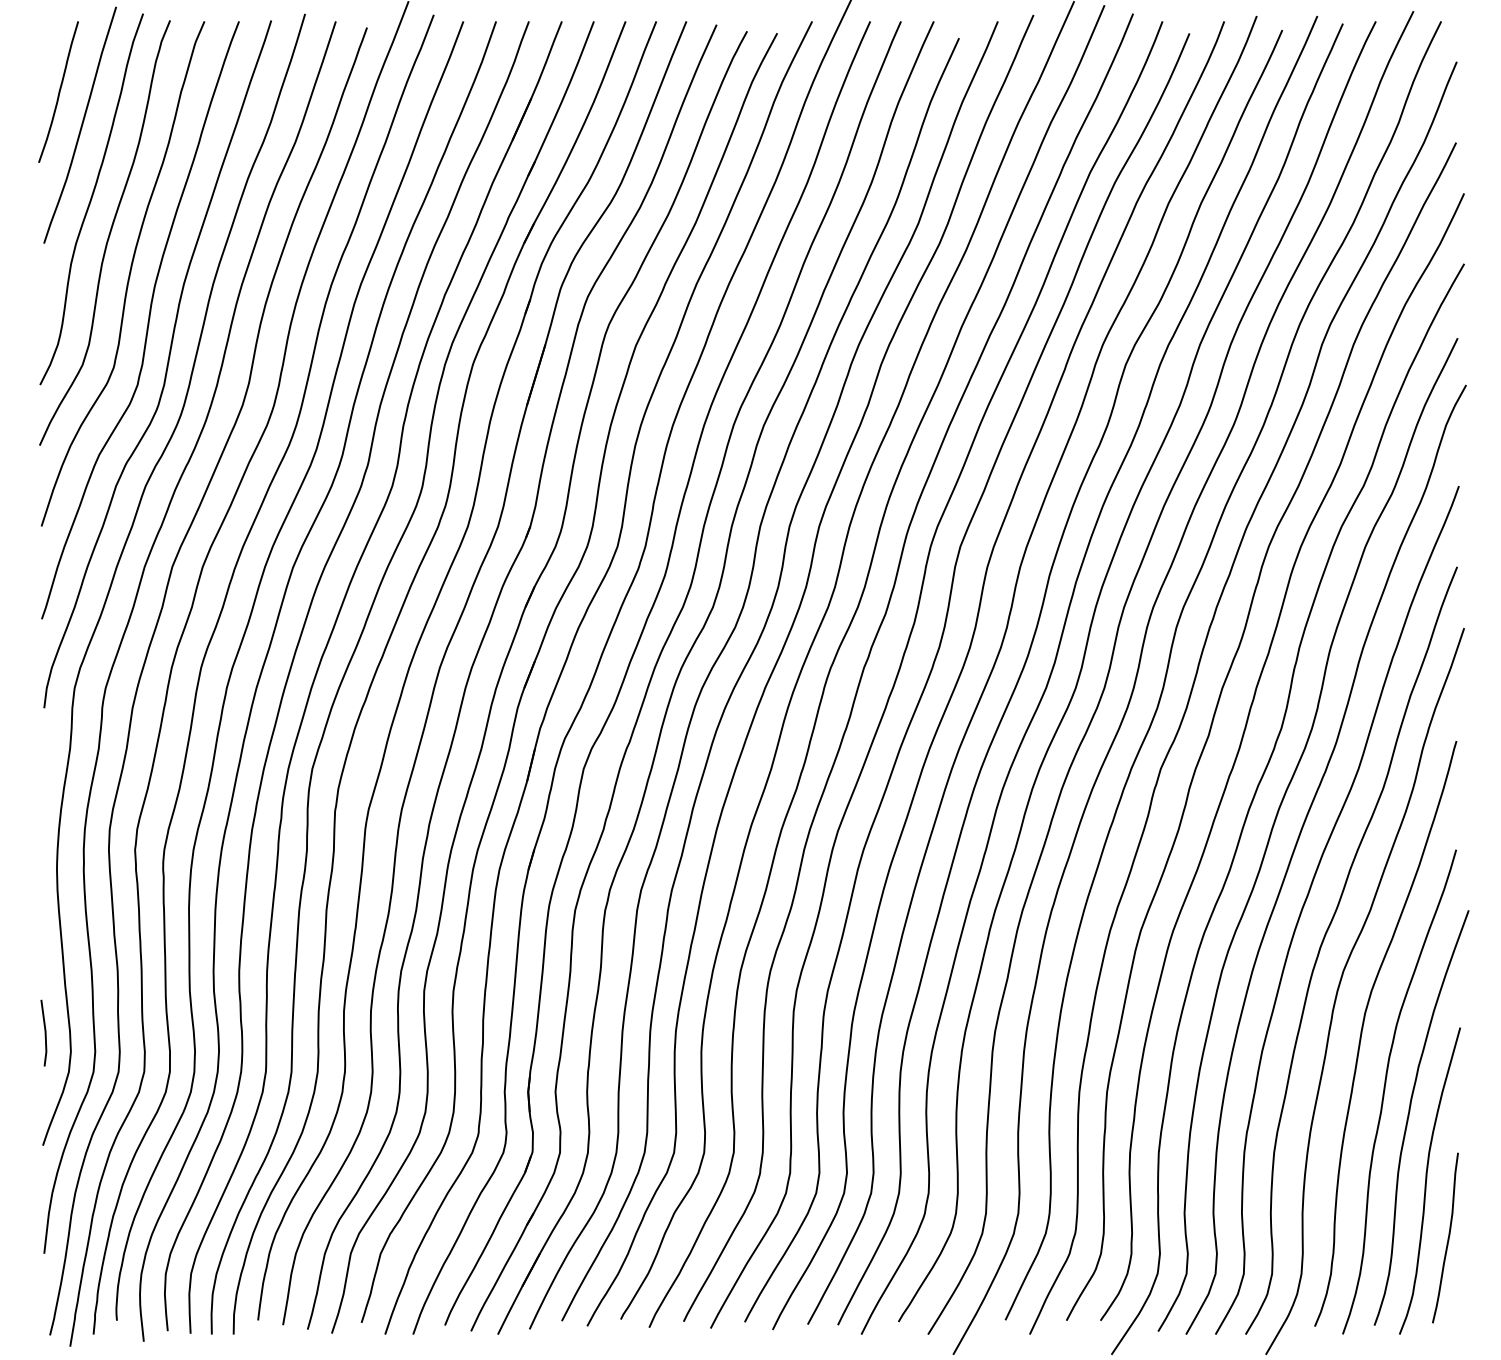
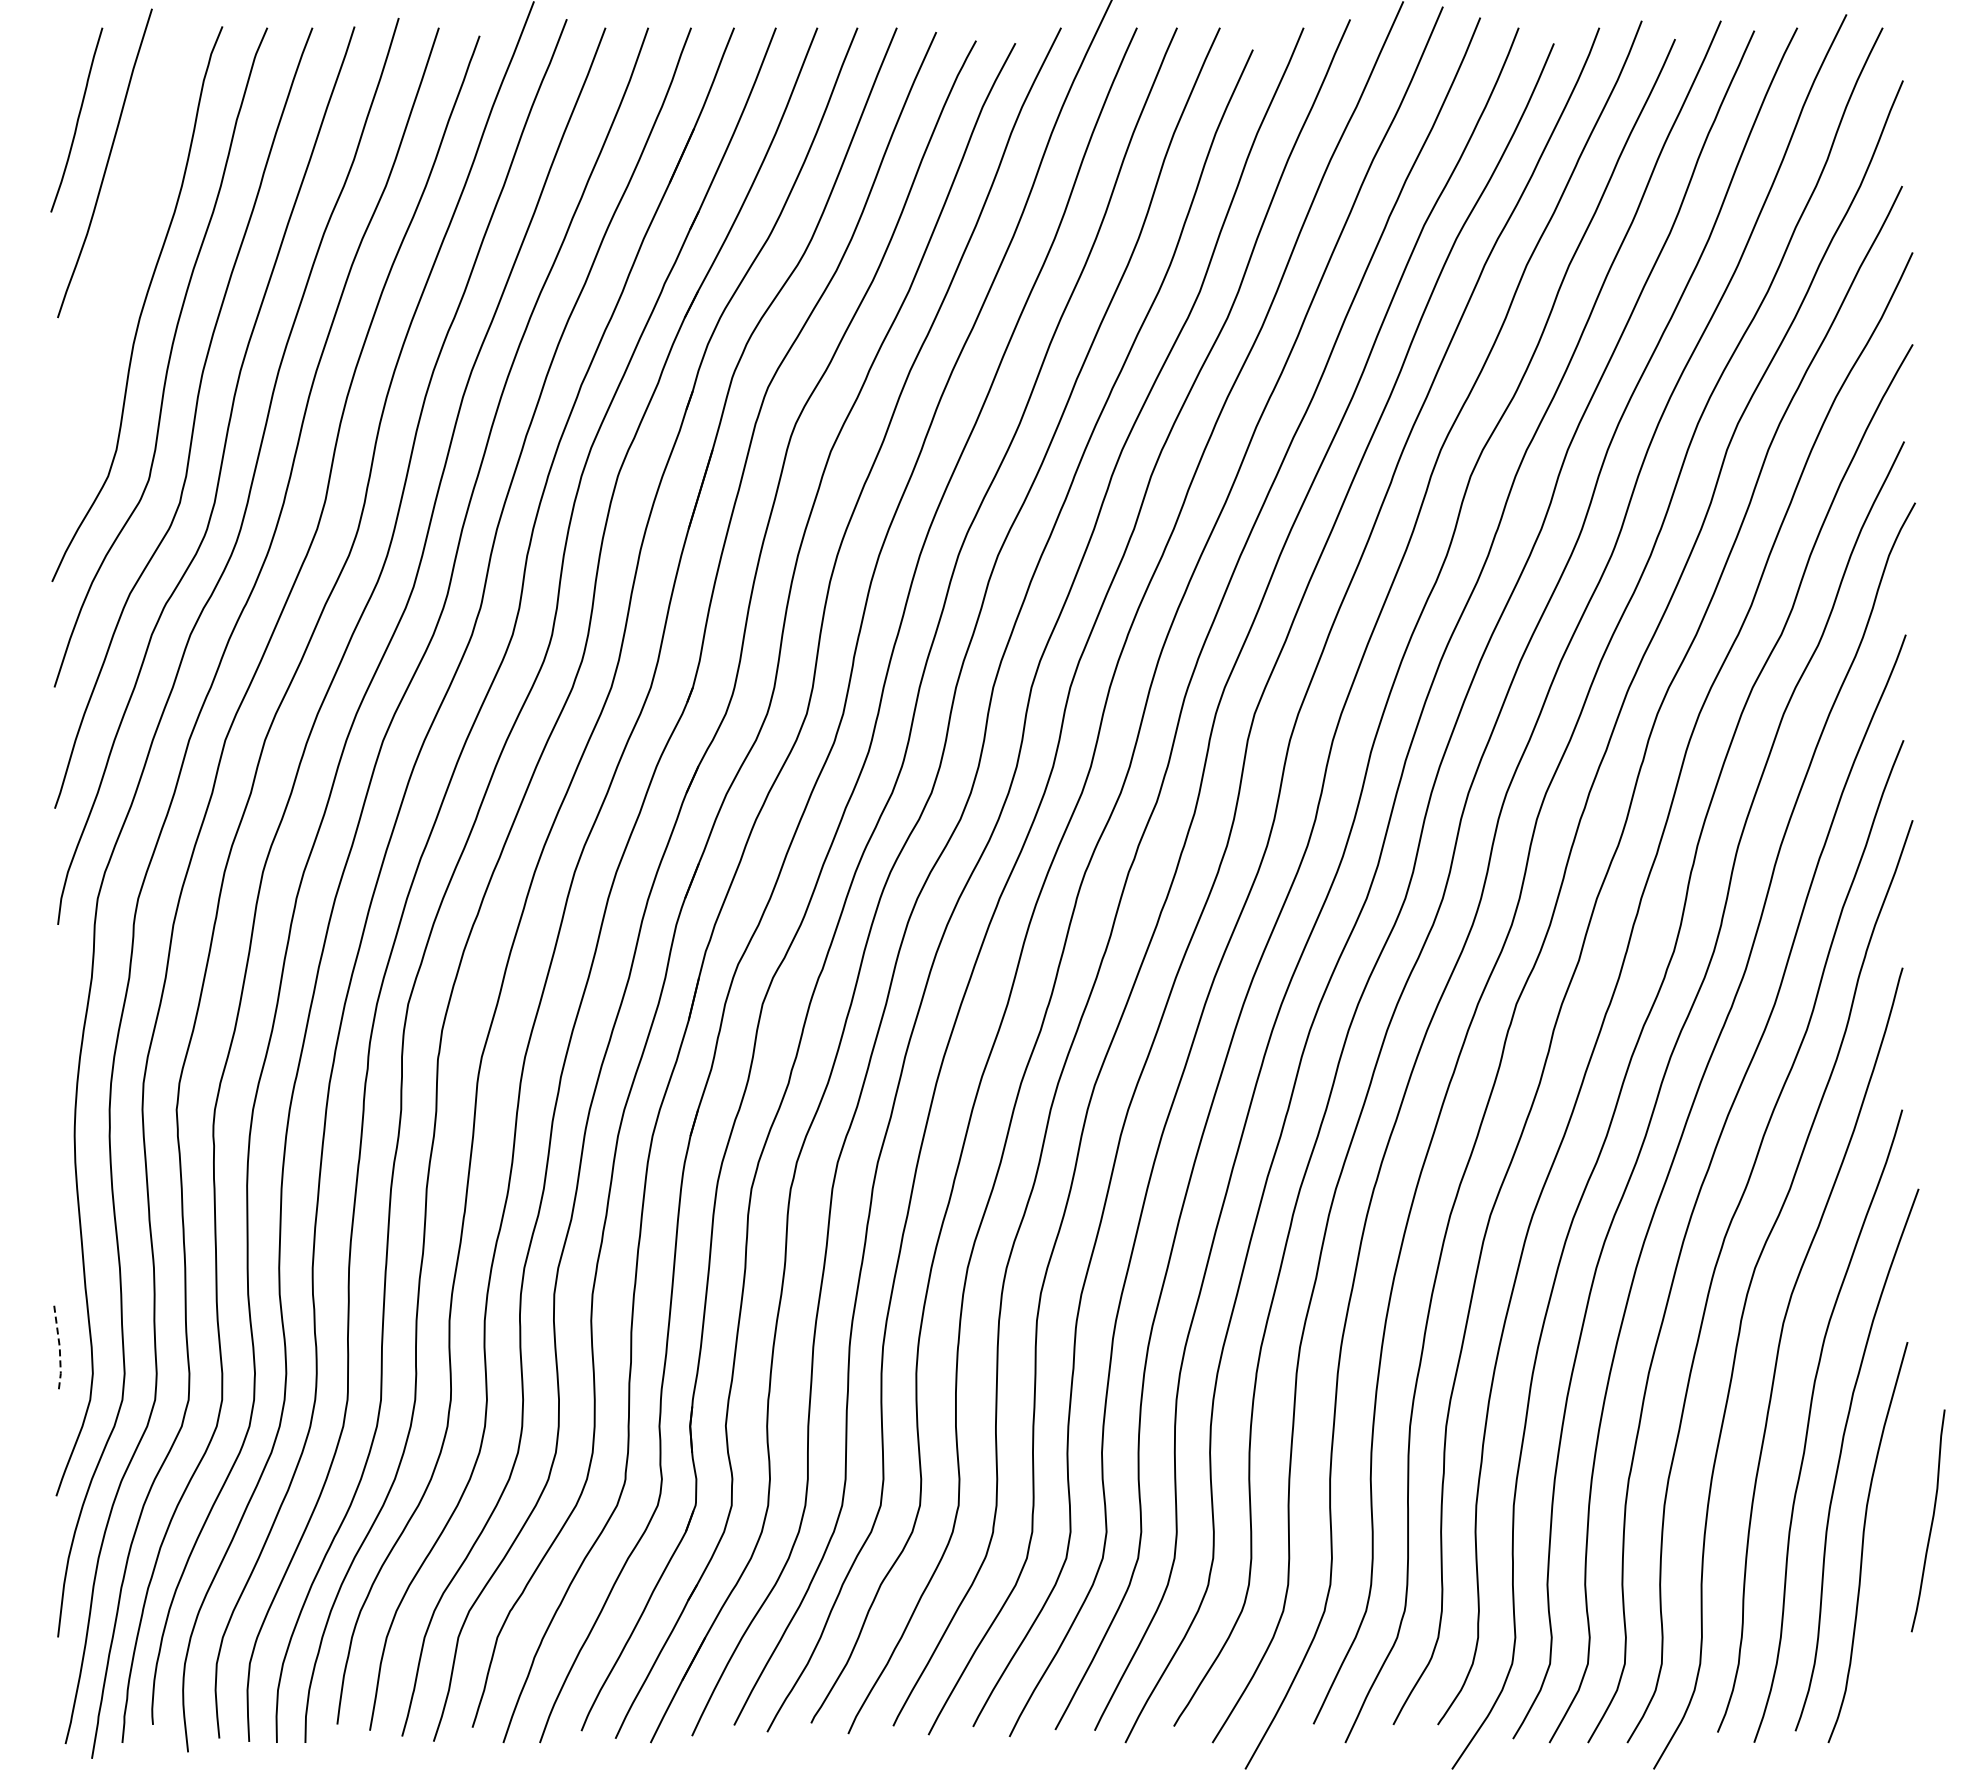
curve: (91, 198) -> (119, 259), removed
line: (45, 1034) -> (59, 1350), solid -> dashed
curve: (1447, 1237) -> (1931, 1520), moved

